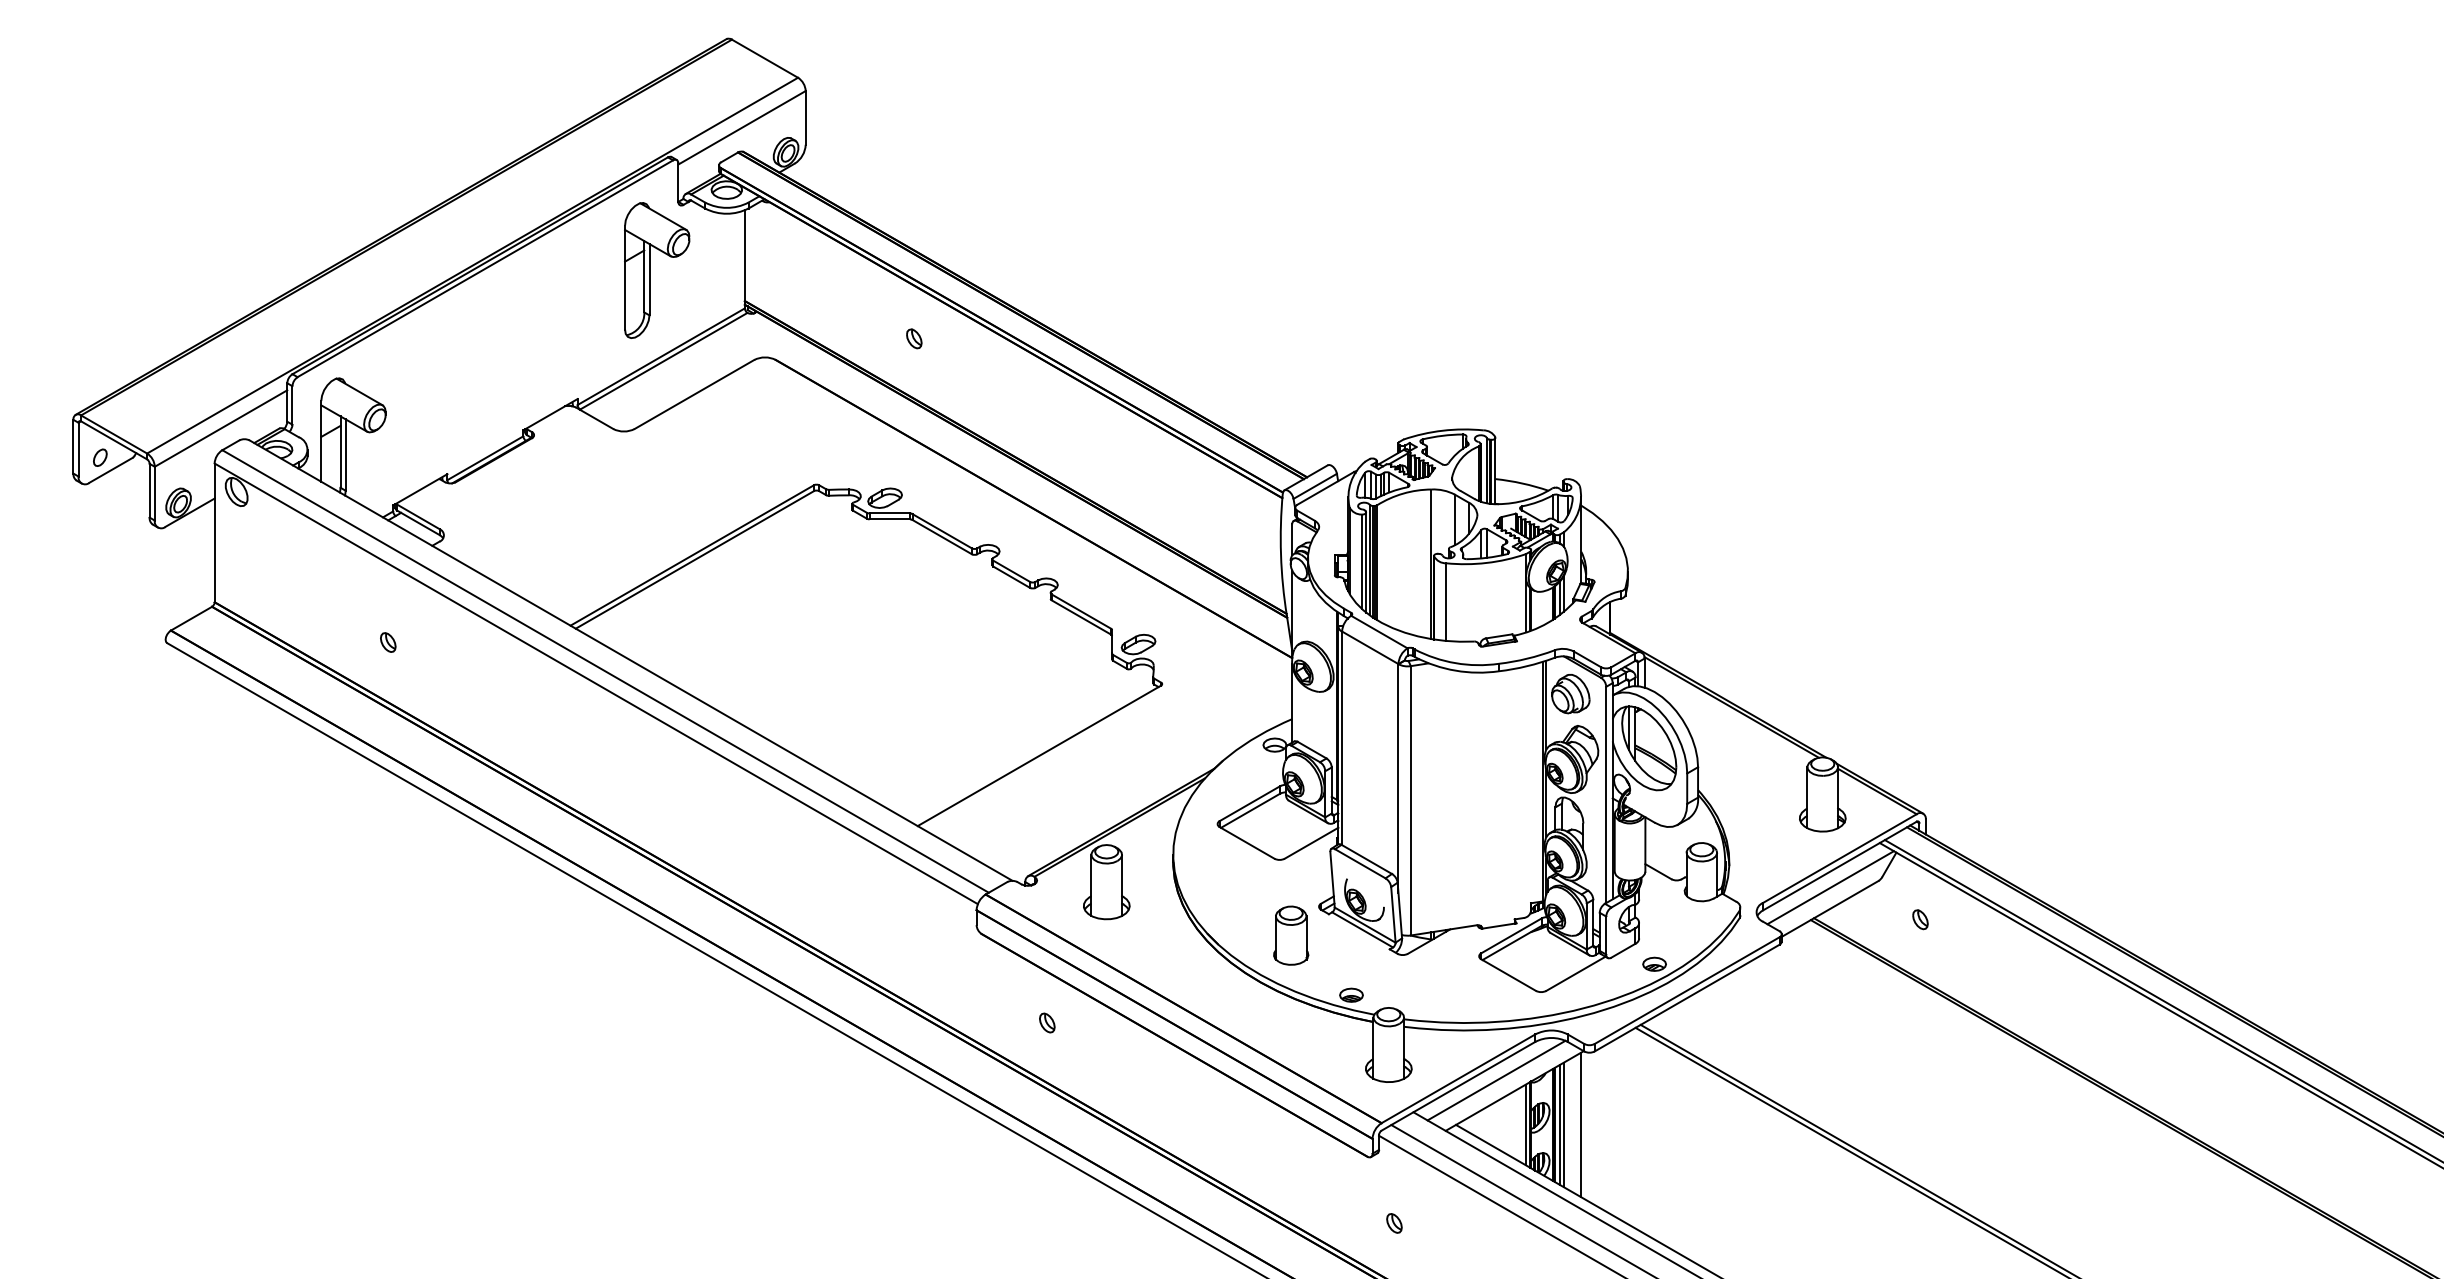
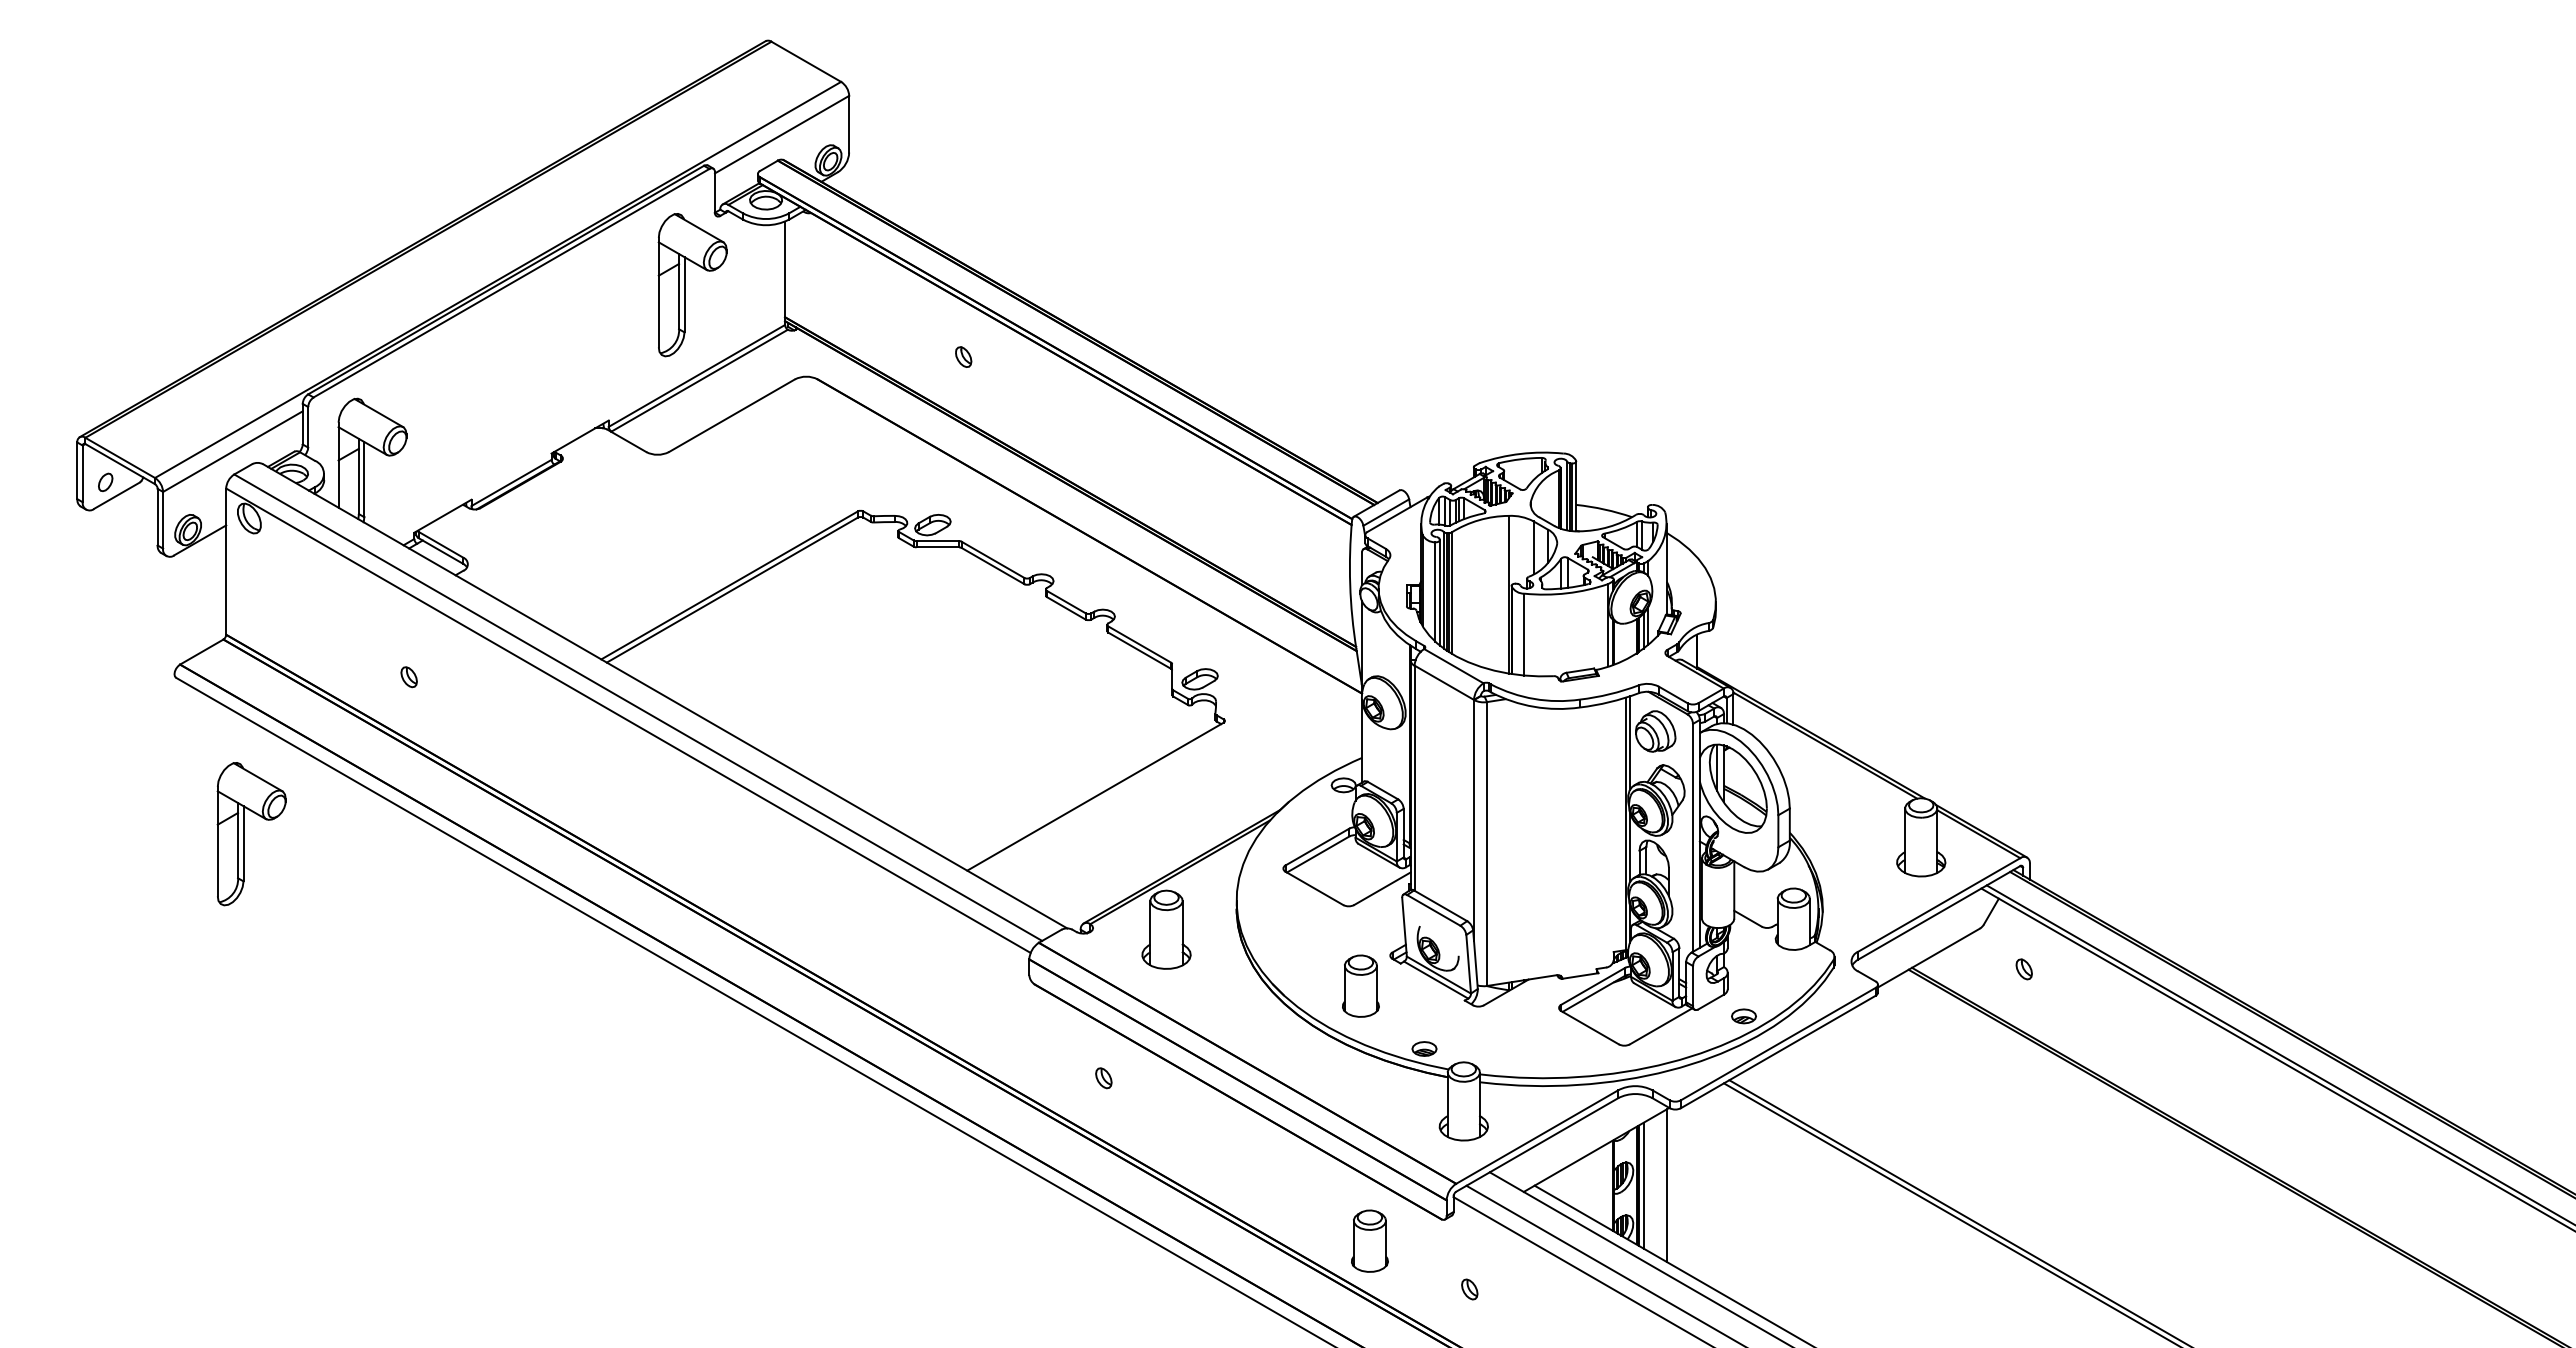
part: (232, 791) -> (244, 834), added
line: (1830, 887) -> (1929, 935), removed
line: (1496, 1080) -> (1577, 1138), removed
line: (1526, 1124) -> (1608, 1185), removed
line: (1564, 1124) -> (1648, 1185), removed
part: (1299, 1176) -> (1369, 1240), added

